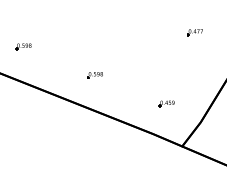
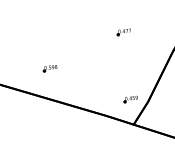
part: (194, 32) -> (123, 32), moved
part: (166, 103) -> (130, 98), moved

